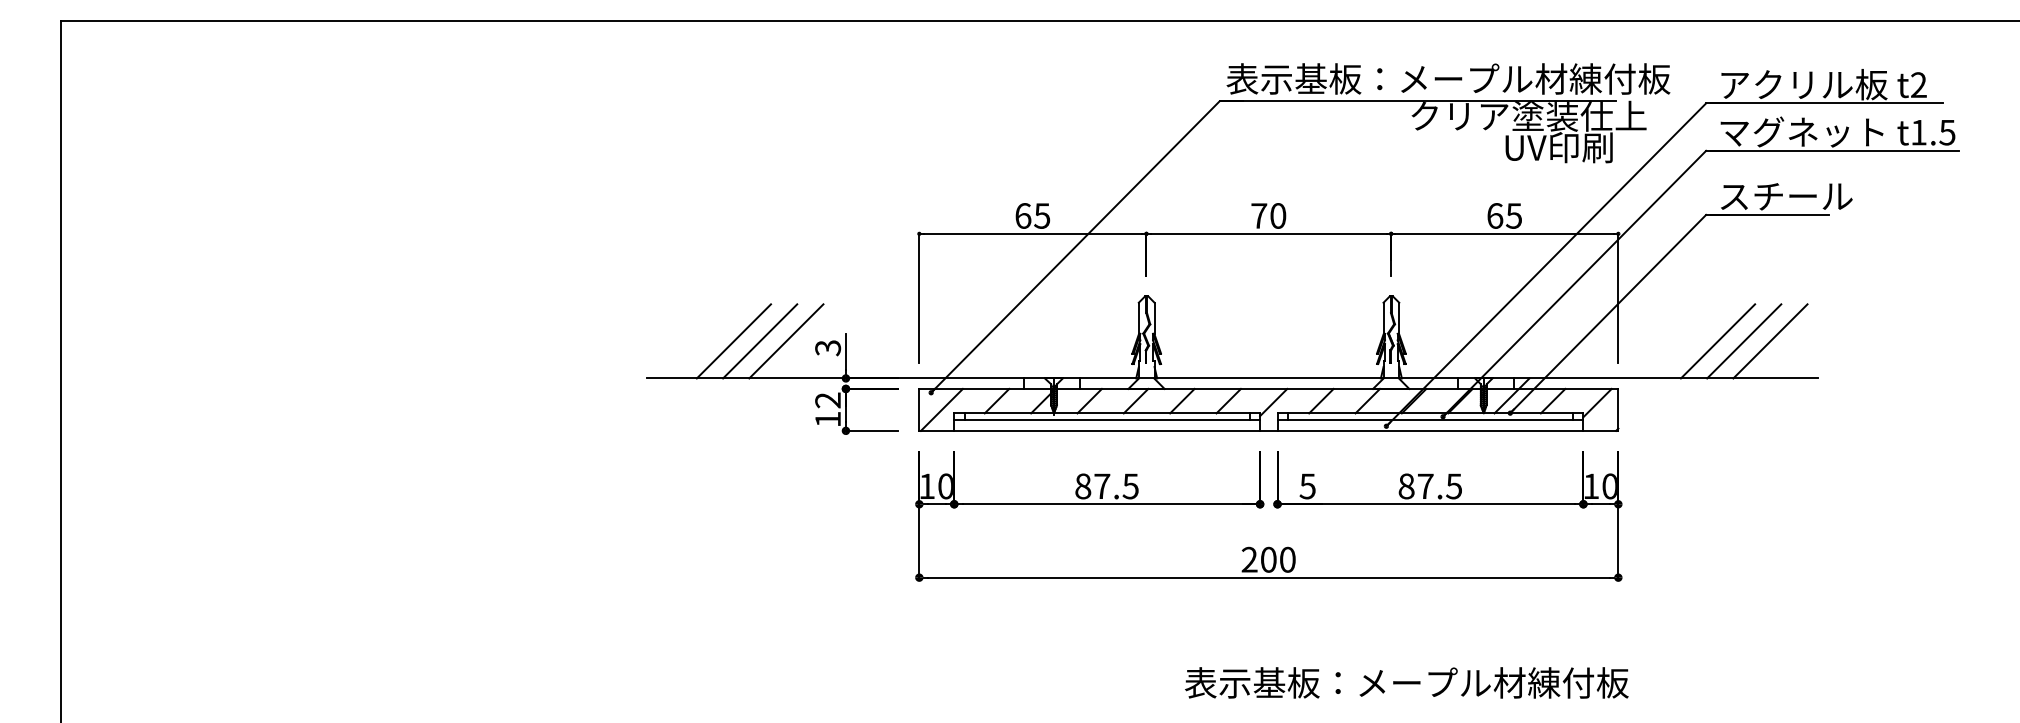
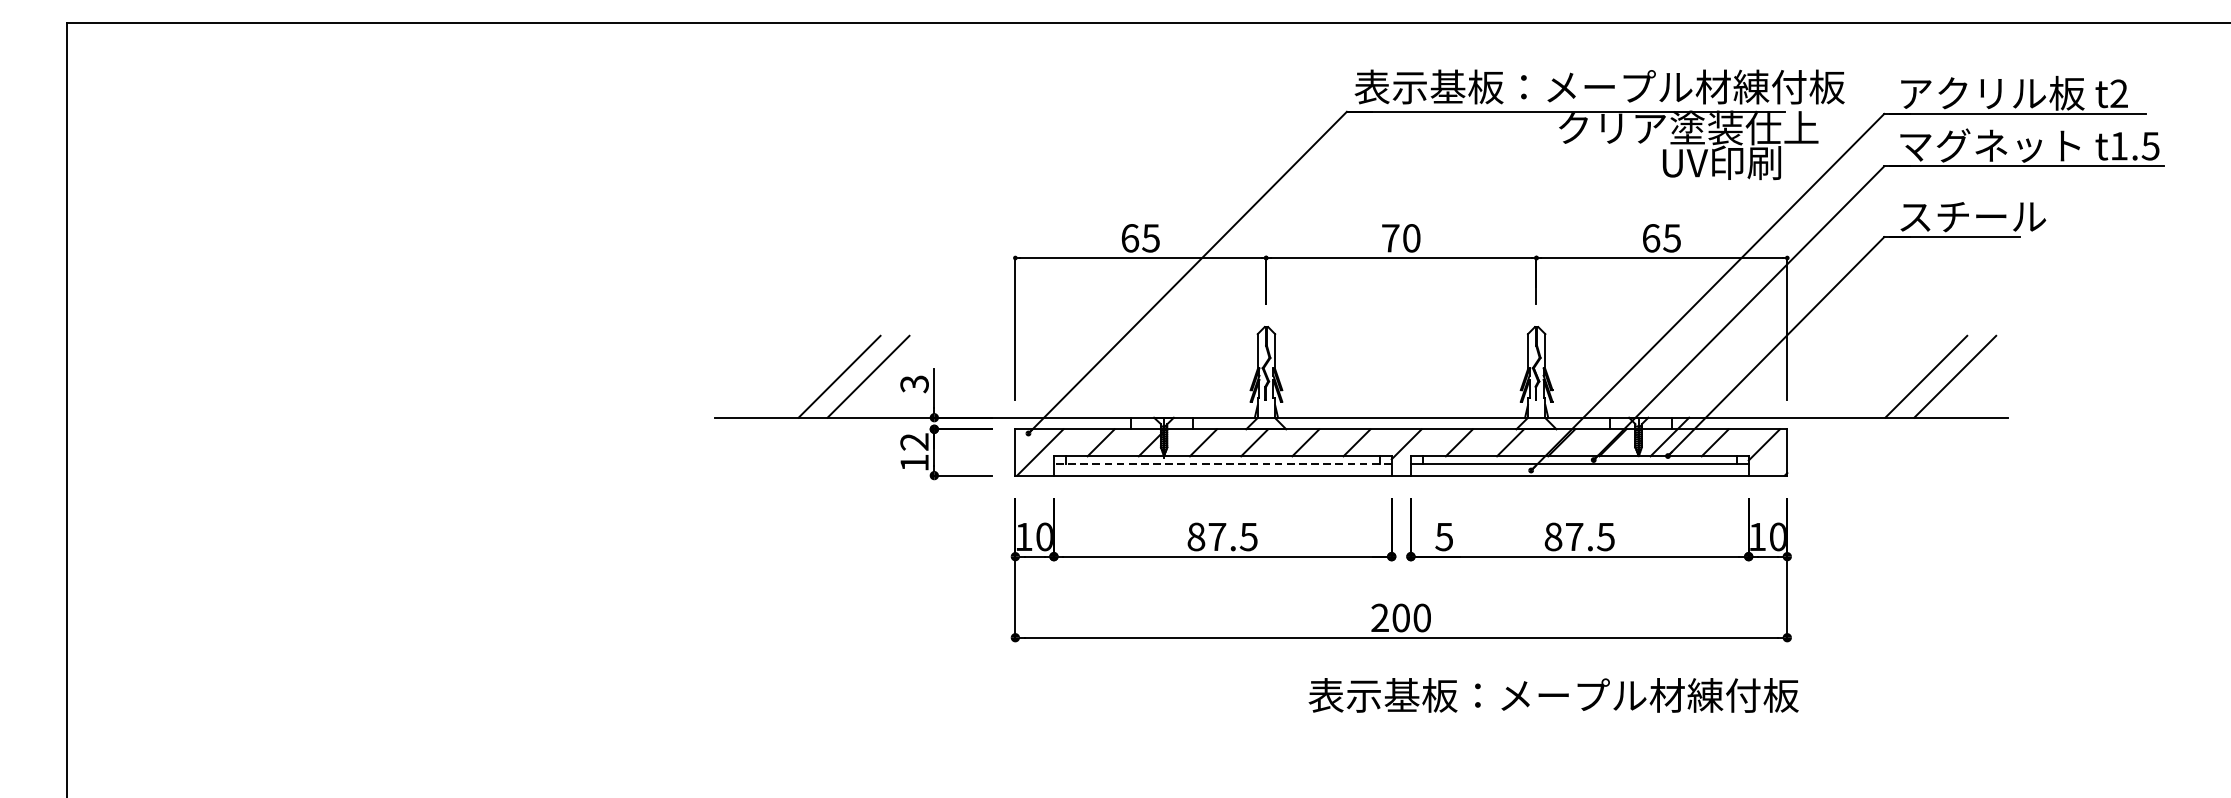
line: (733, 341) -> (810, 376), removed
line: (1717, 341) -> (1896, 376), removed
line: (1107, 420) -> (1223, 464), solid -> dashed
text: (1406, 682) -> (1553, 694), moved

